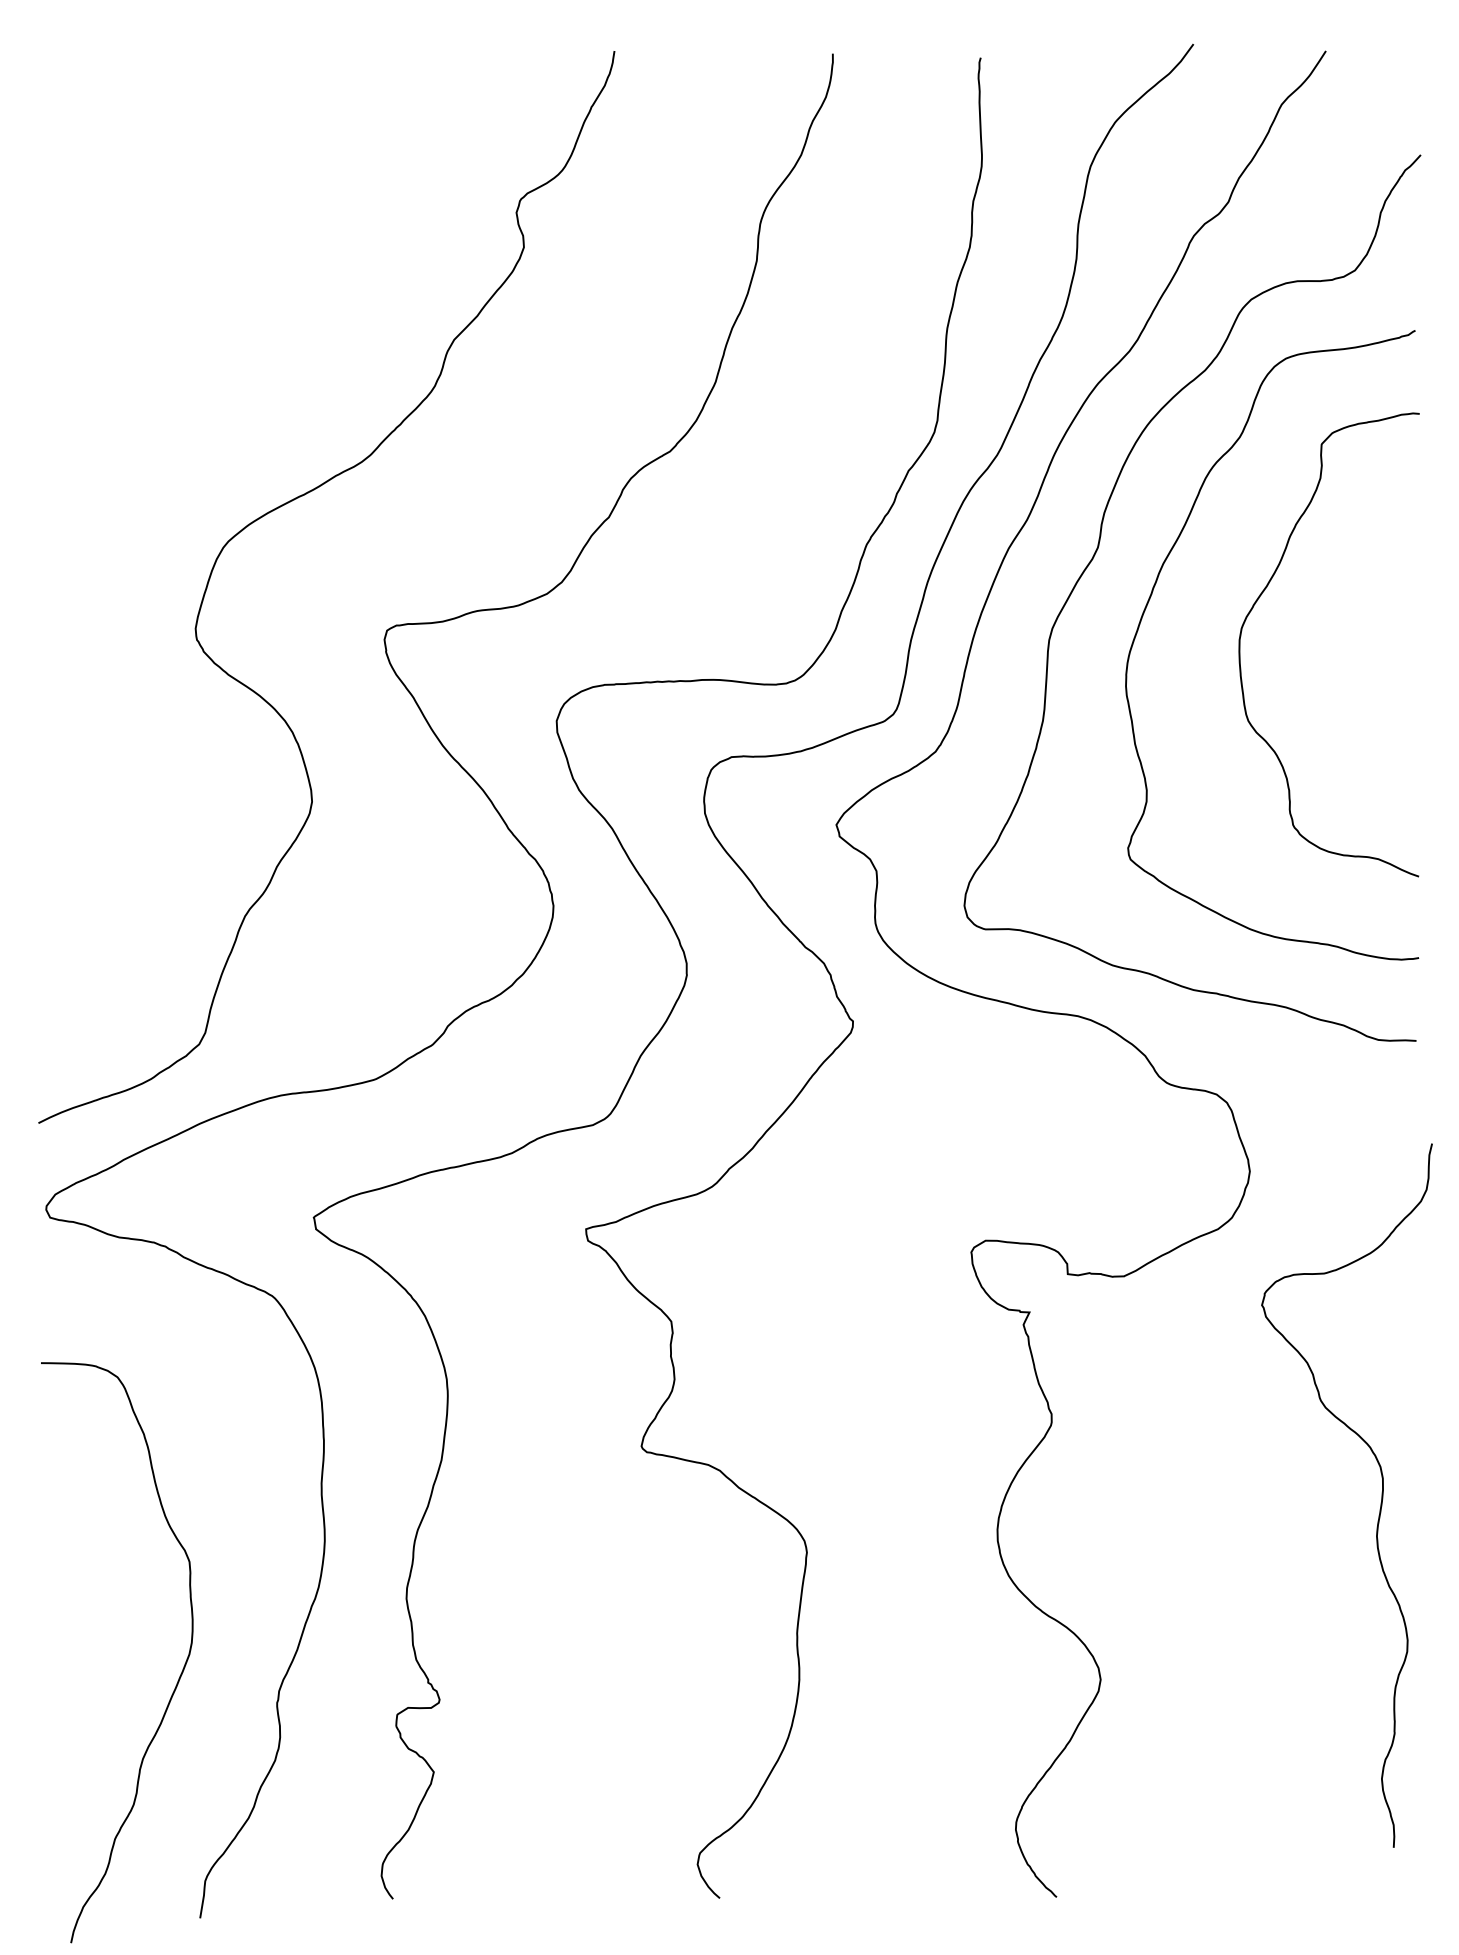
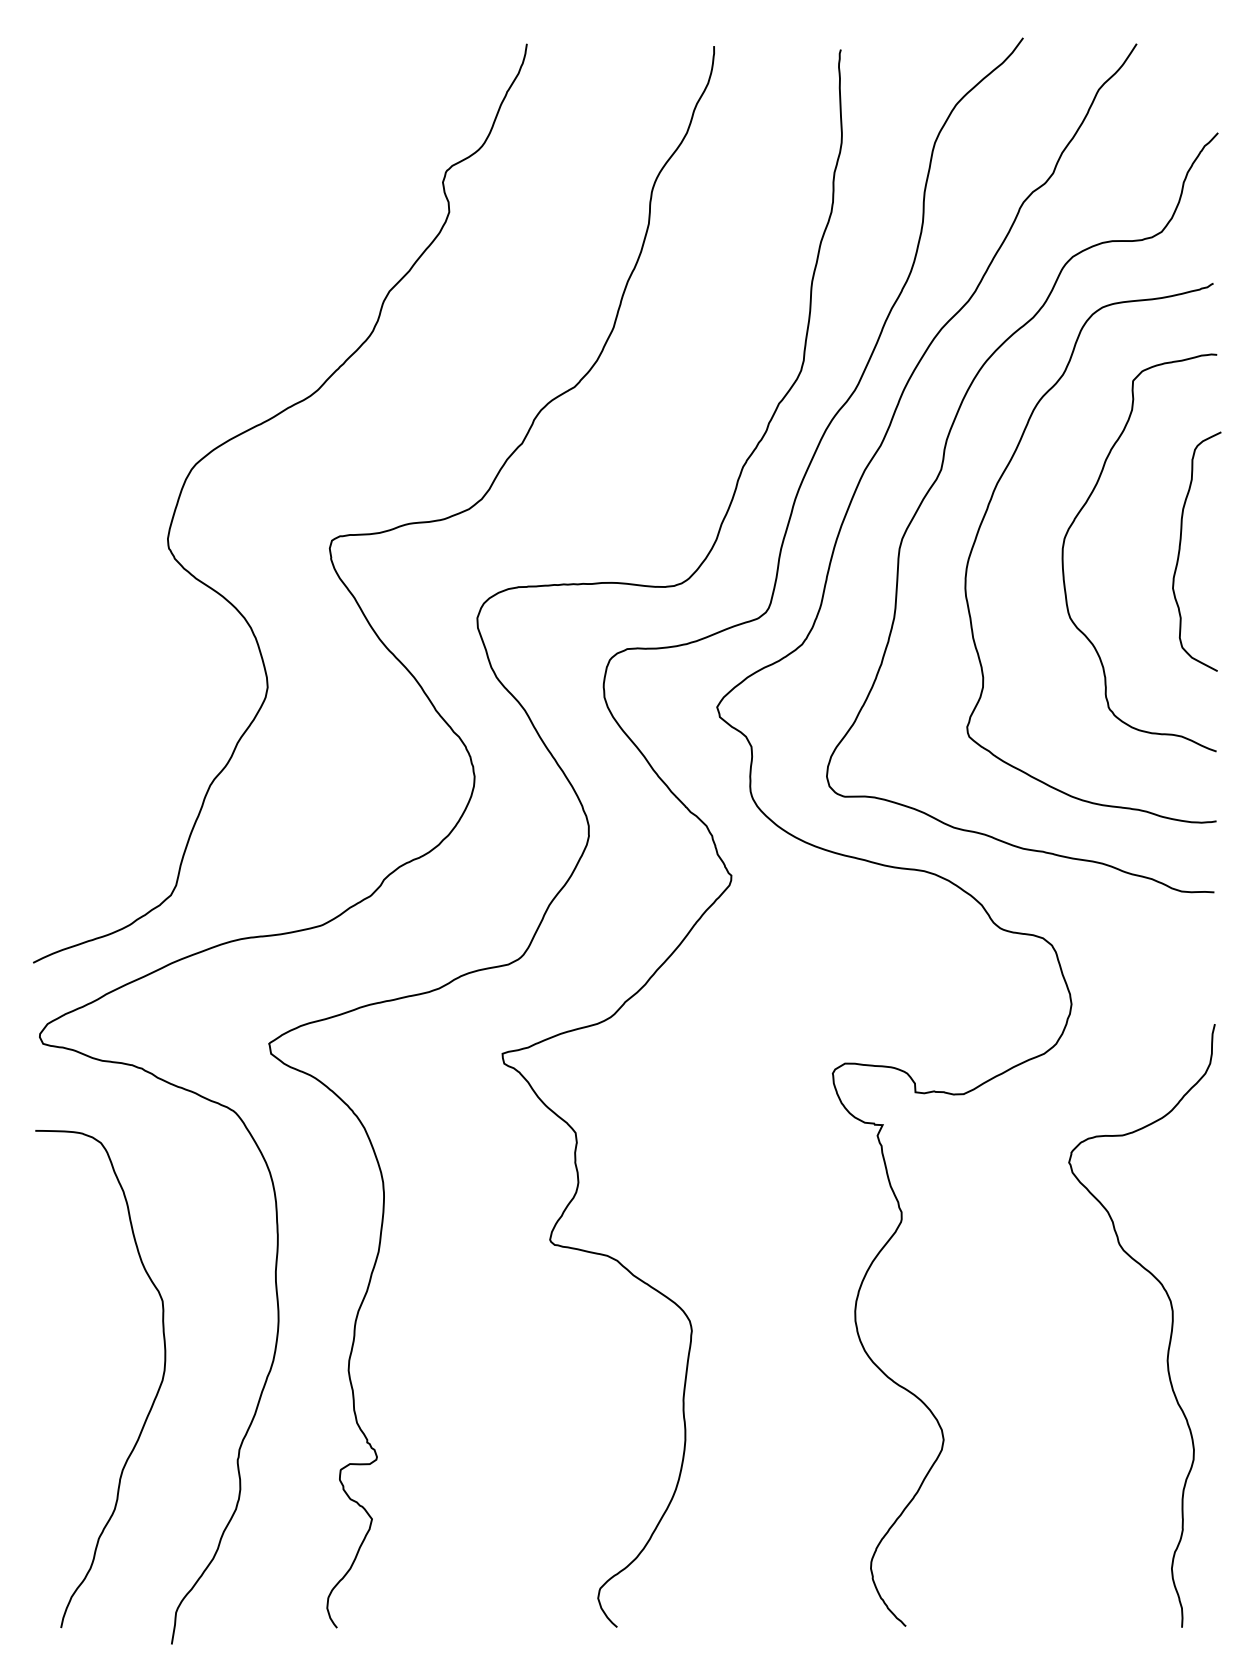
curve: (1376, 643) -> (1180, 551), added
curve: (1380, 1502) -> (1170, 1331), moved
curve: (177, 1680) -> (152, 1402), moved

